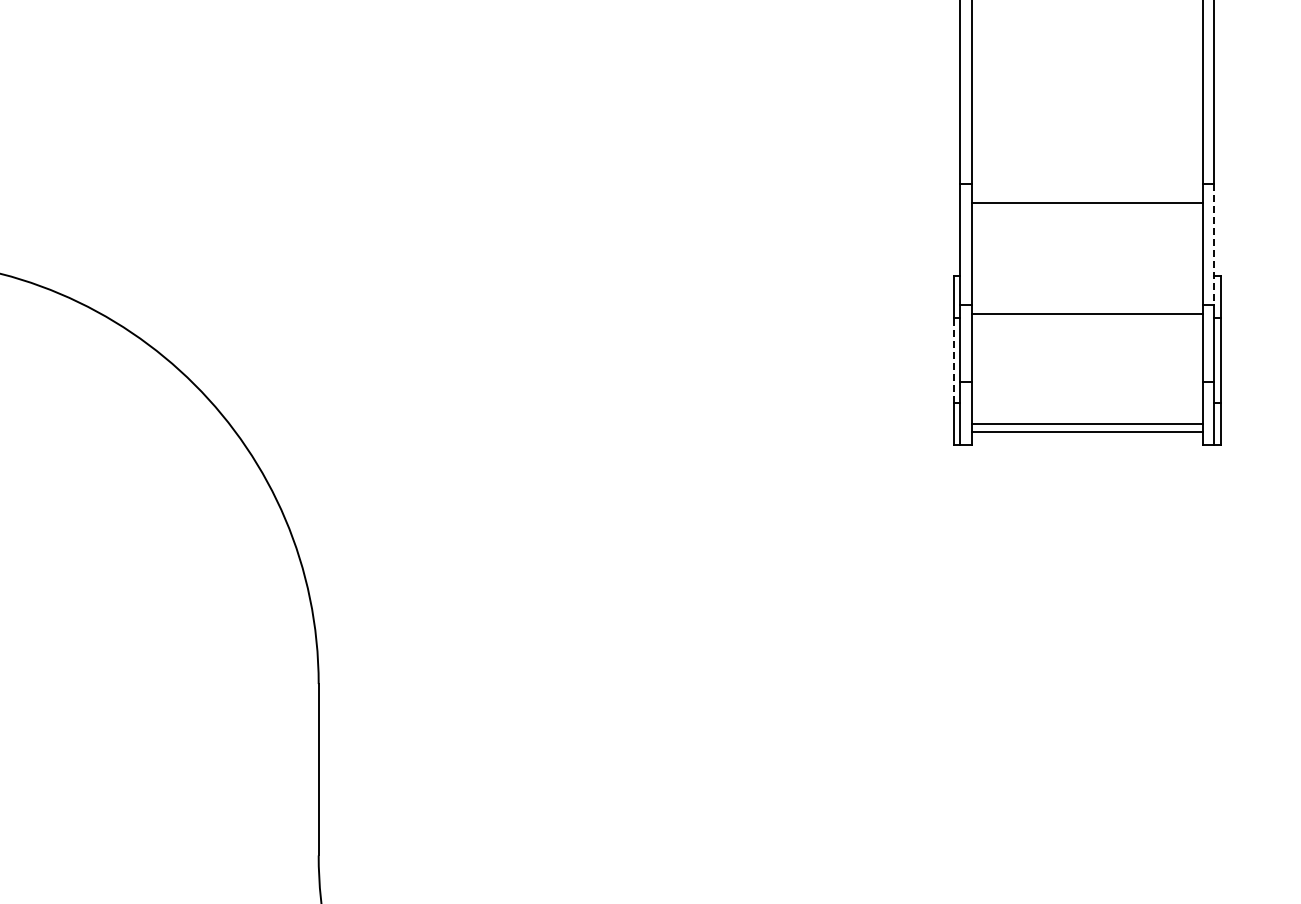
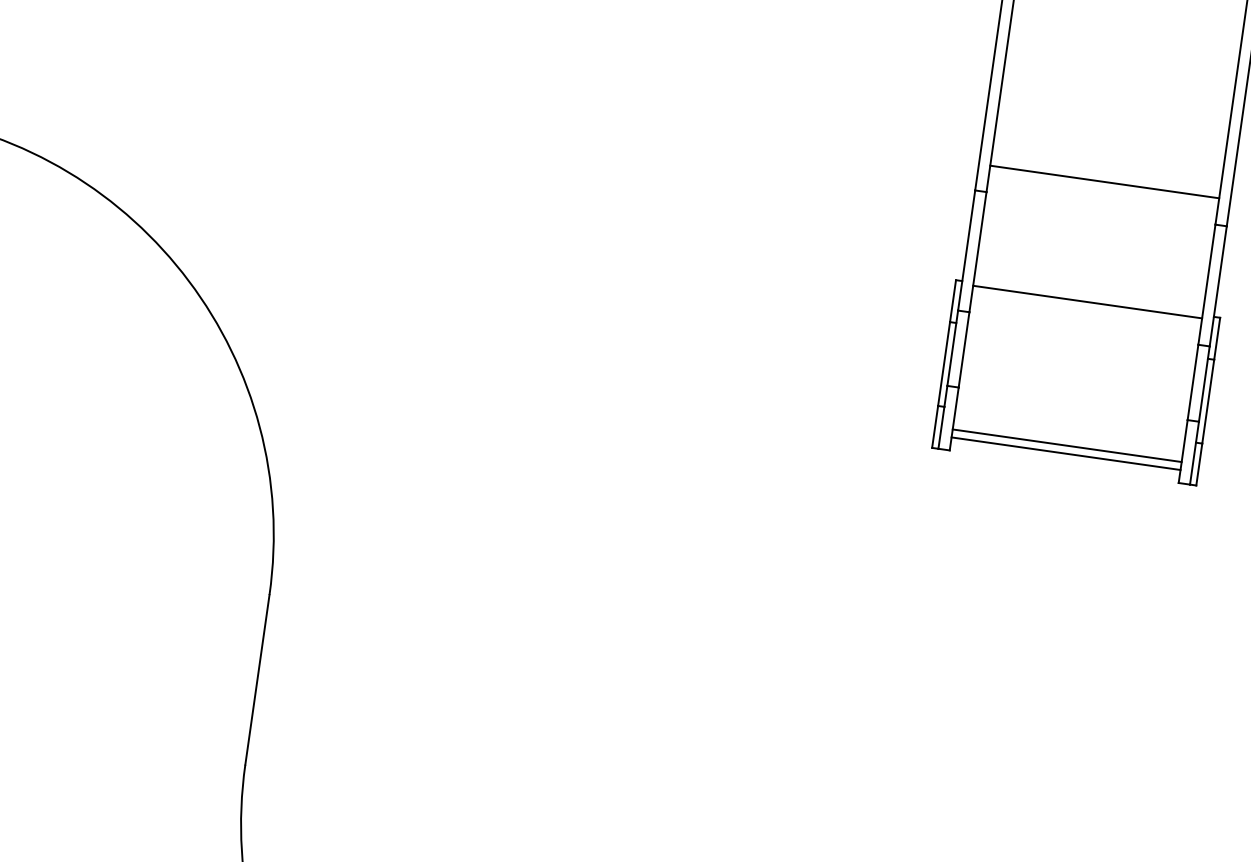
line: (1087, 203) -> (1104, 182), moved
line: (1214, 244) -> (1218, 286), dashed -> solid
line: (1087, 313) -> (1087, 301), moved
line: (953, 359) -> (943, 363), dashed -> solid

